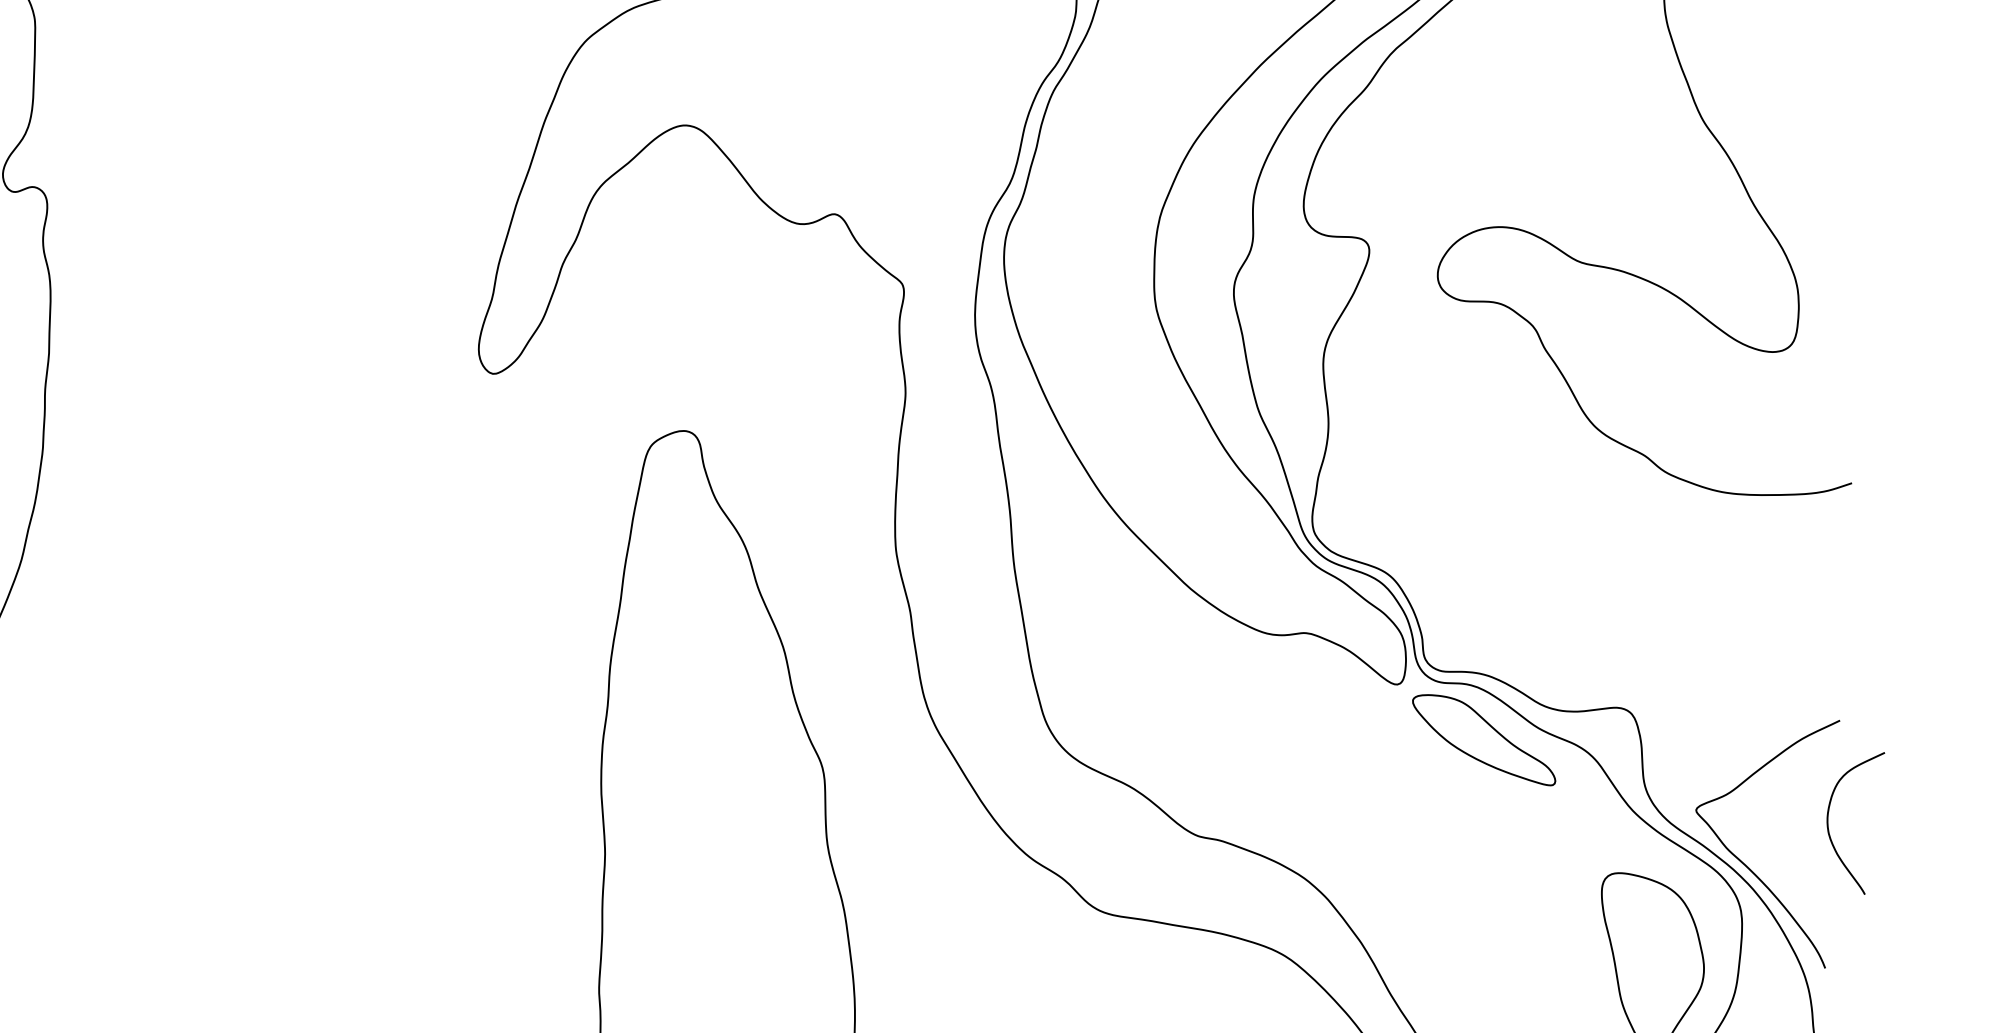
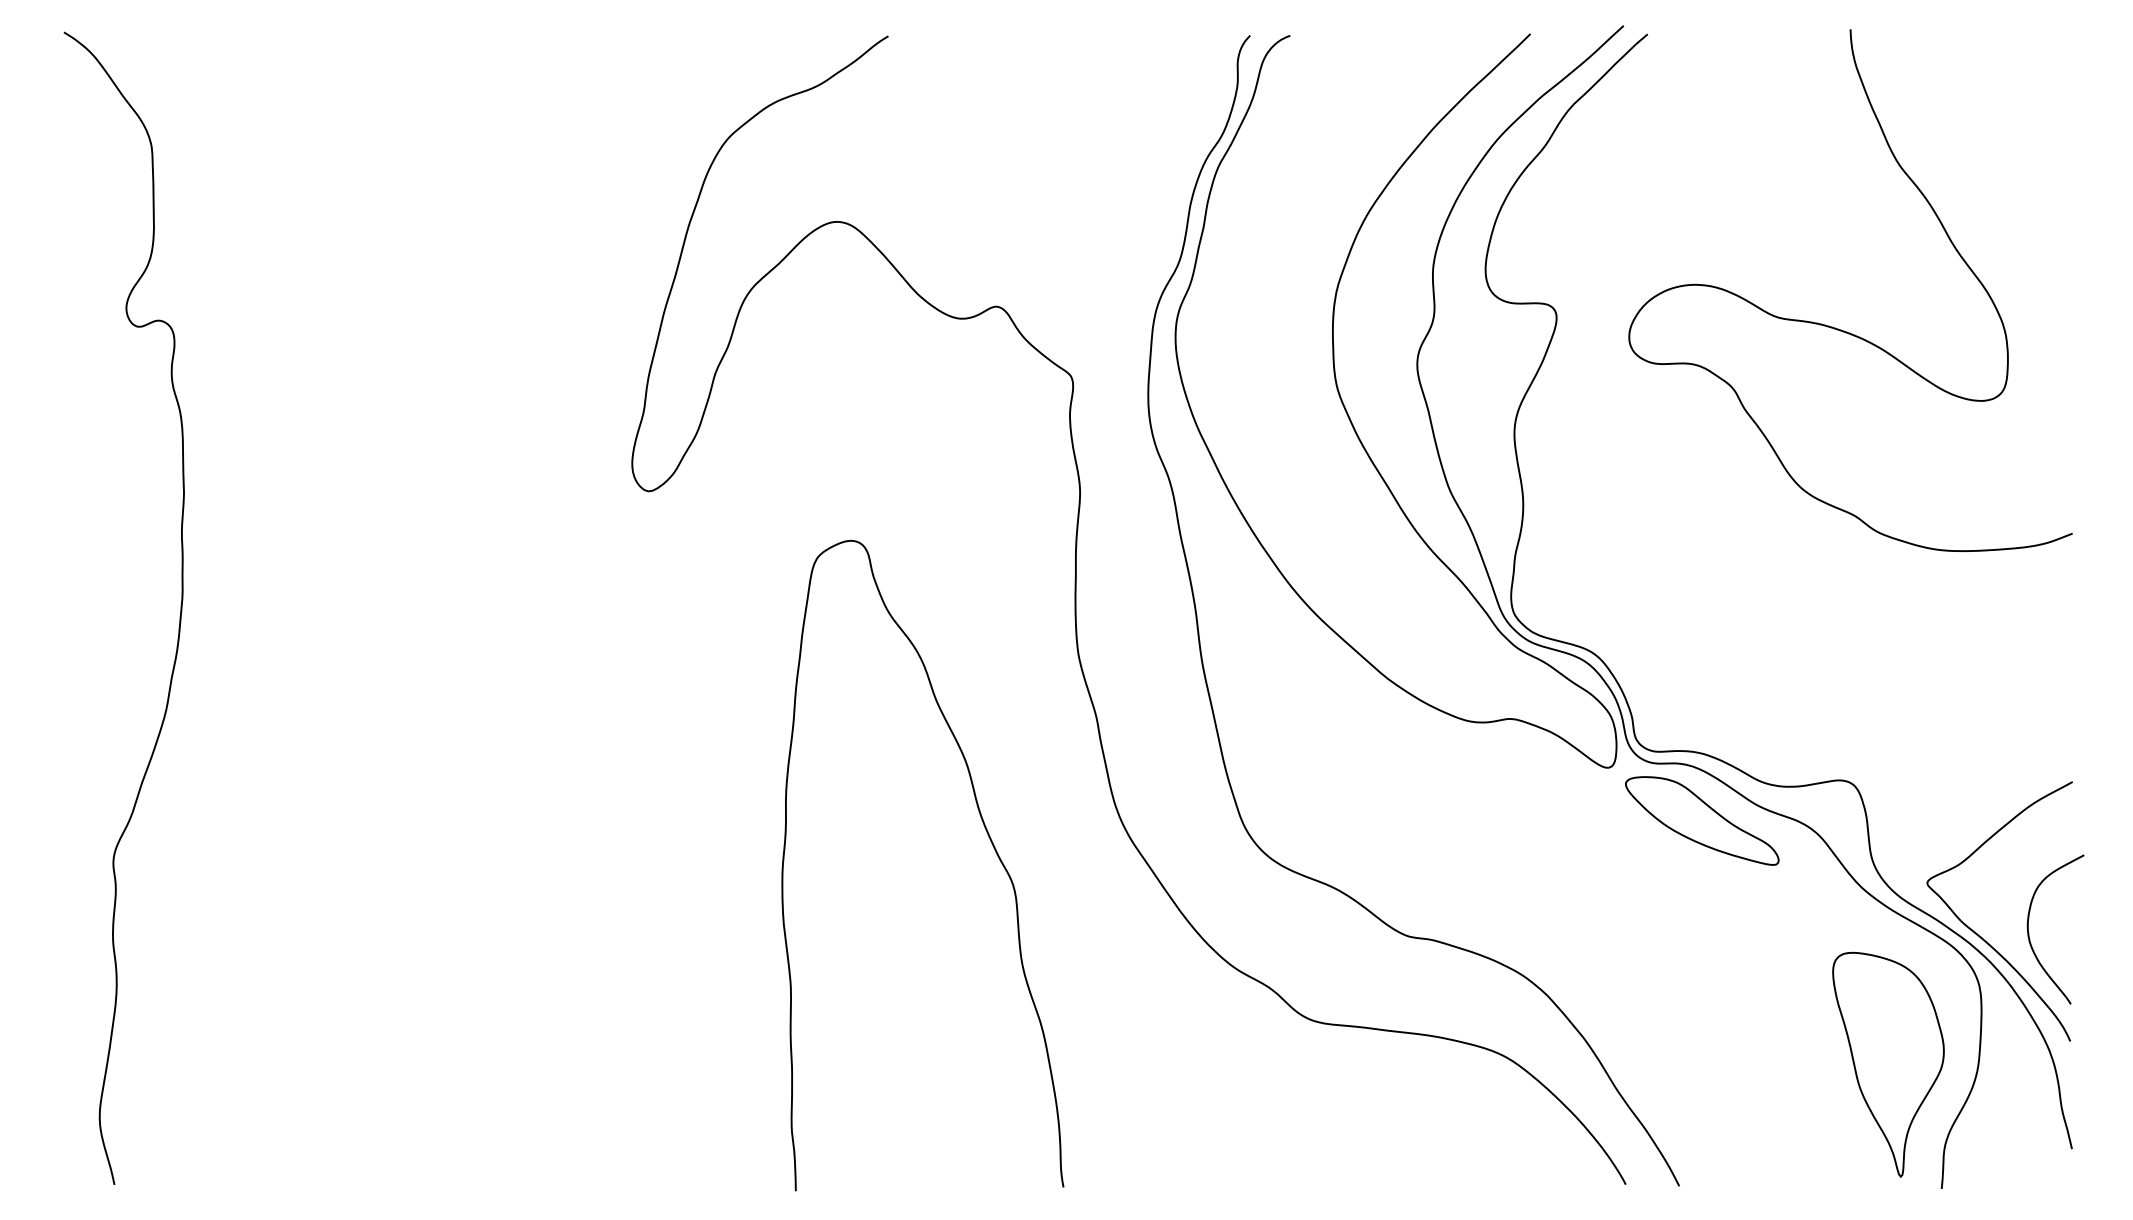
curve: (1828, 824) -> (2029, 933), moved

